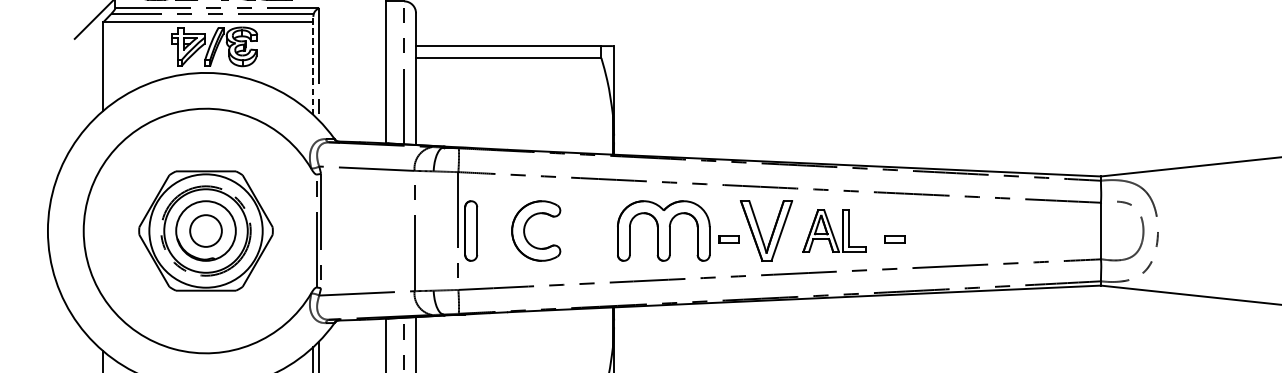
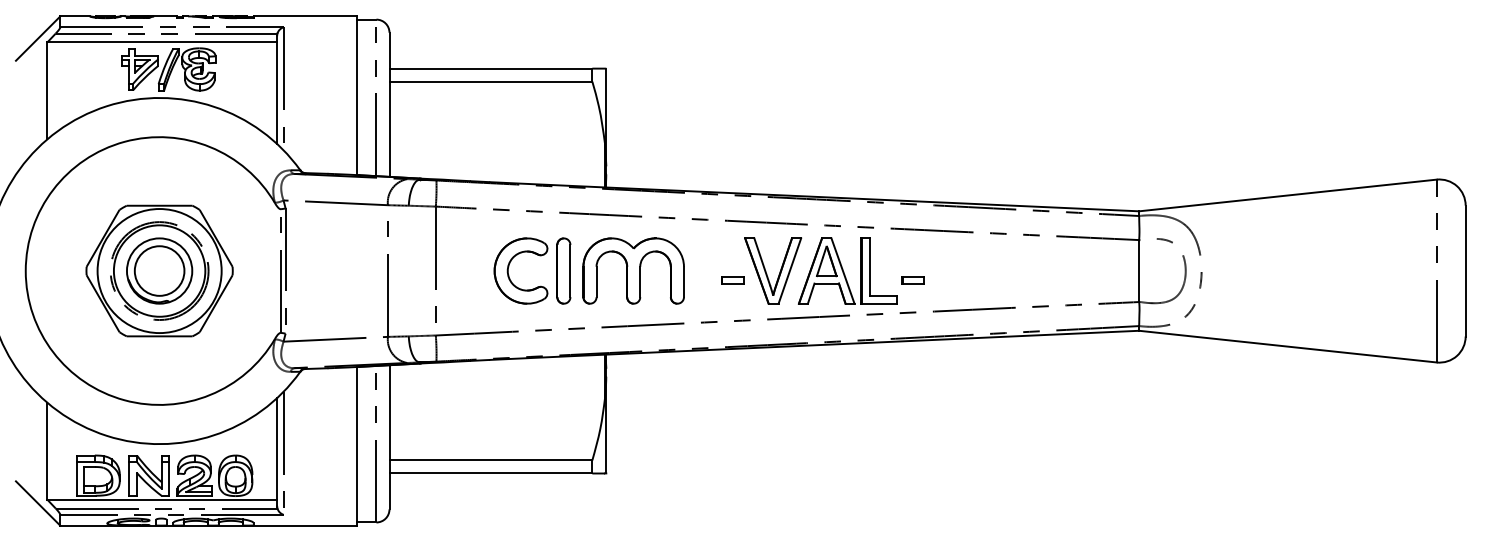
line: (313, 65) -> (277, 89), dashed -> solid
circle: (205, 230) -> (159, 270), size x1.43
part: (470, 230) -> (563, 270), moved
part: (663, 230) -> (633, 270), moved
part: (834, 230) -> (847, 270), size x1.43

